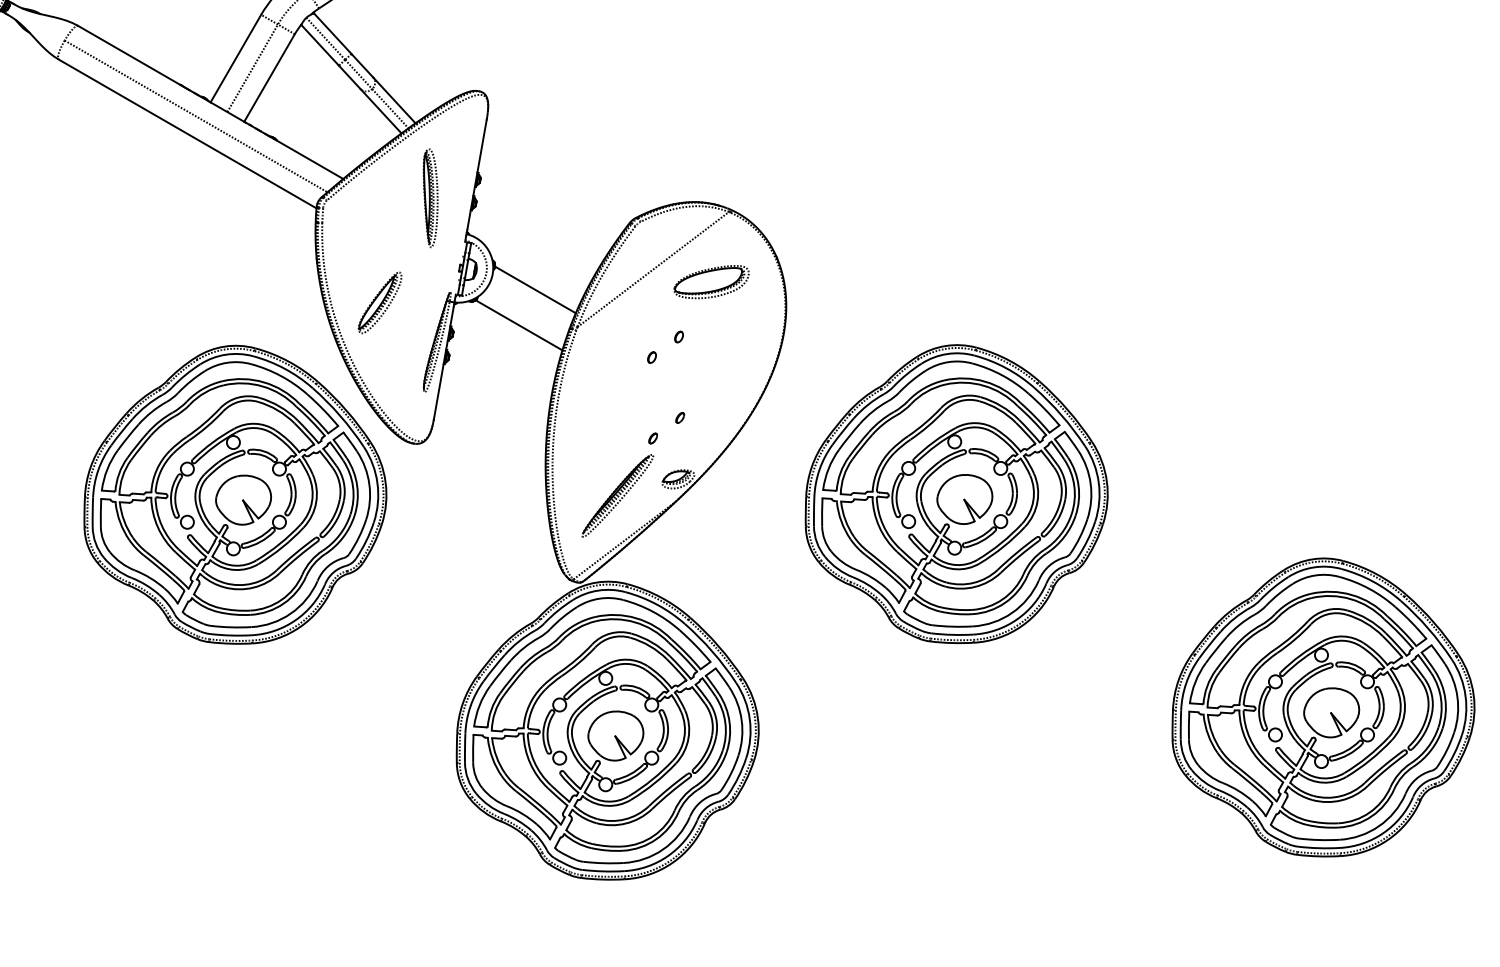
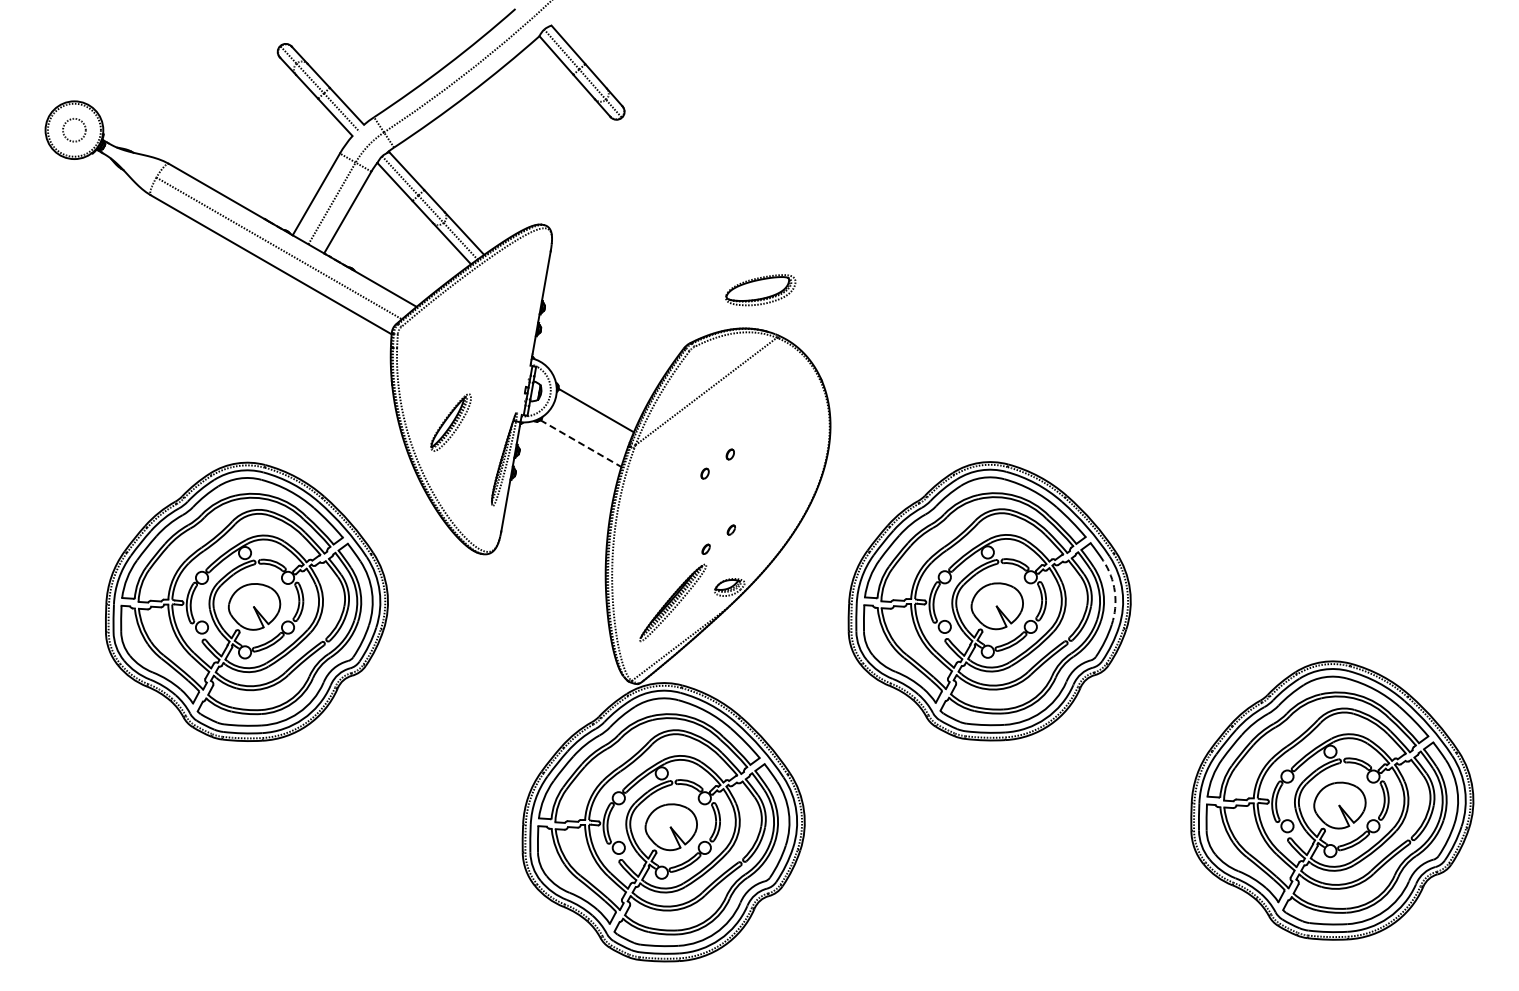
part: (430, 197) -> (498, 324), removed
part: (711, 282) -> (760, 290), moved
line: (518, 325) -> (580, 443), solid -> dashed
arc: (1090, 483) -> (1114, 591), solid -> dashed
part: (234, 494) -> (246, 601), moved

